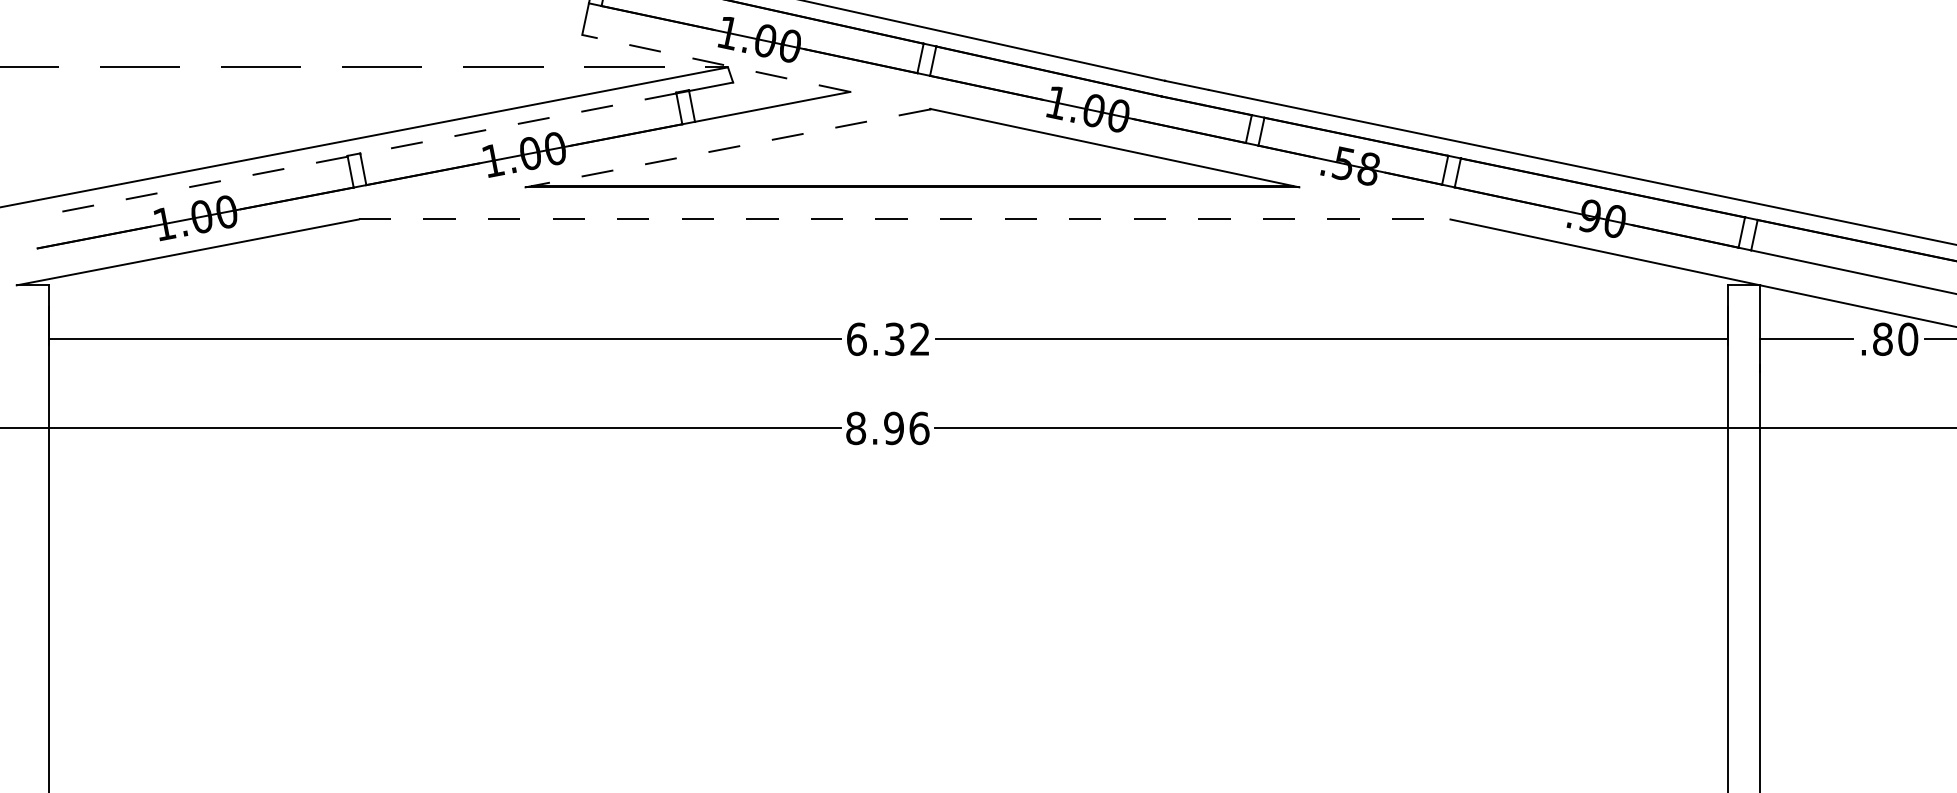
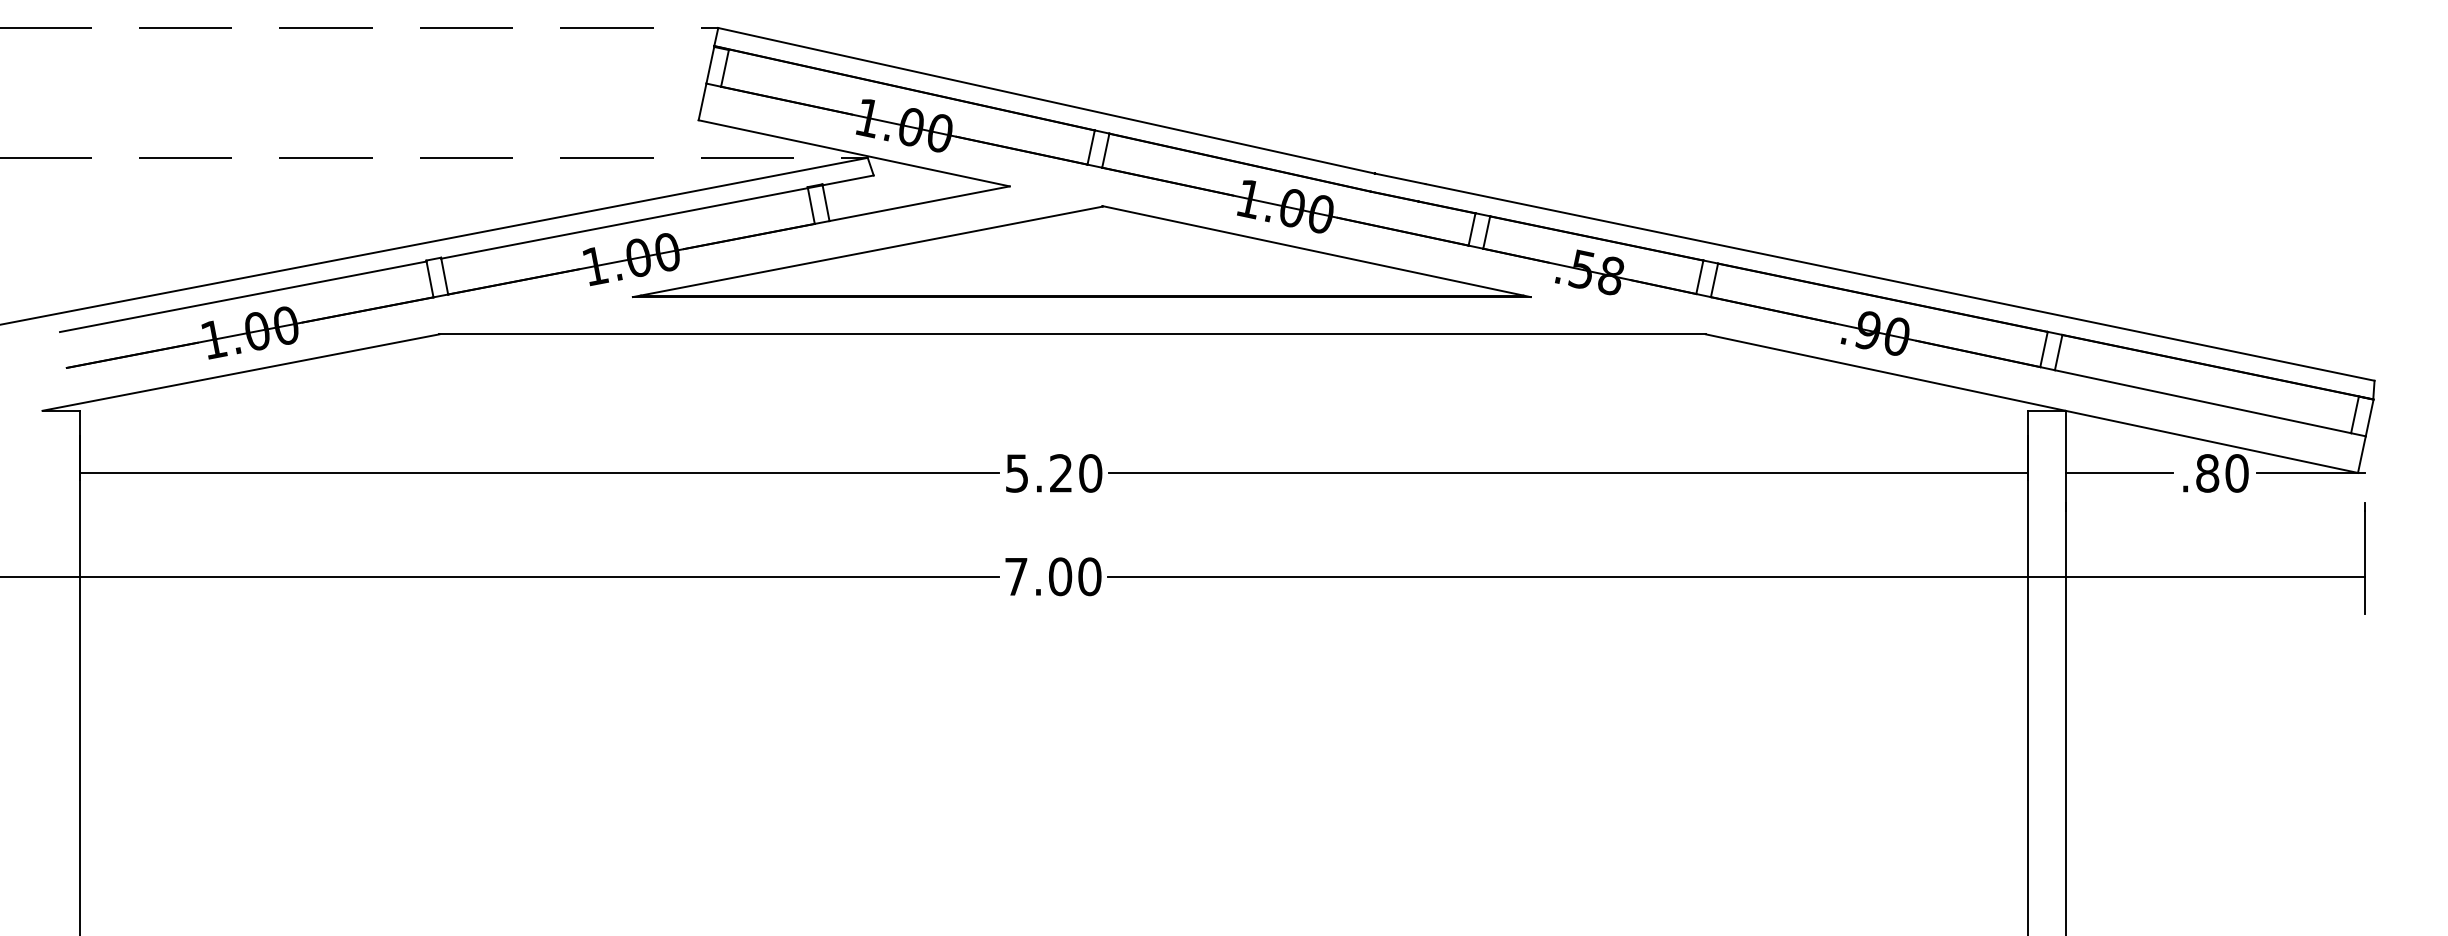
line: (715, 63) -> (853, 153), dashed -> solid
line: (518, 123) -> (624, 223), dashed -> solid
line: (731, 148) -> (871, 251), dashed -> solid
line: (189, 186) -> (243, 296), dashed -> solid
line: (905, 219) -> (1073, 334), dashed -> solid
text: (888, 339) -> (1053, 473), 6.32 -> 5.20
text: (888, 428) -> (1053, 576), 8.96 -> 7.00

